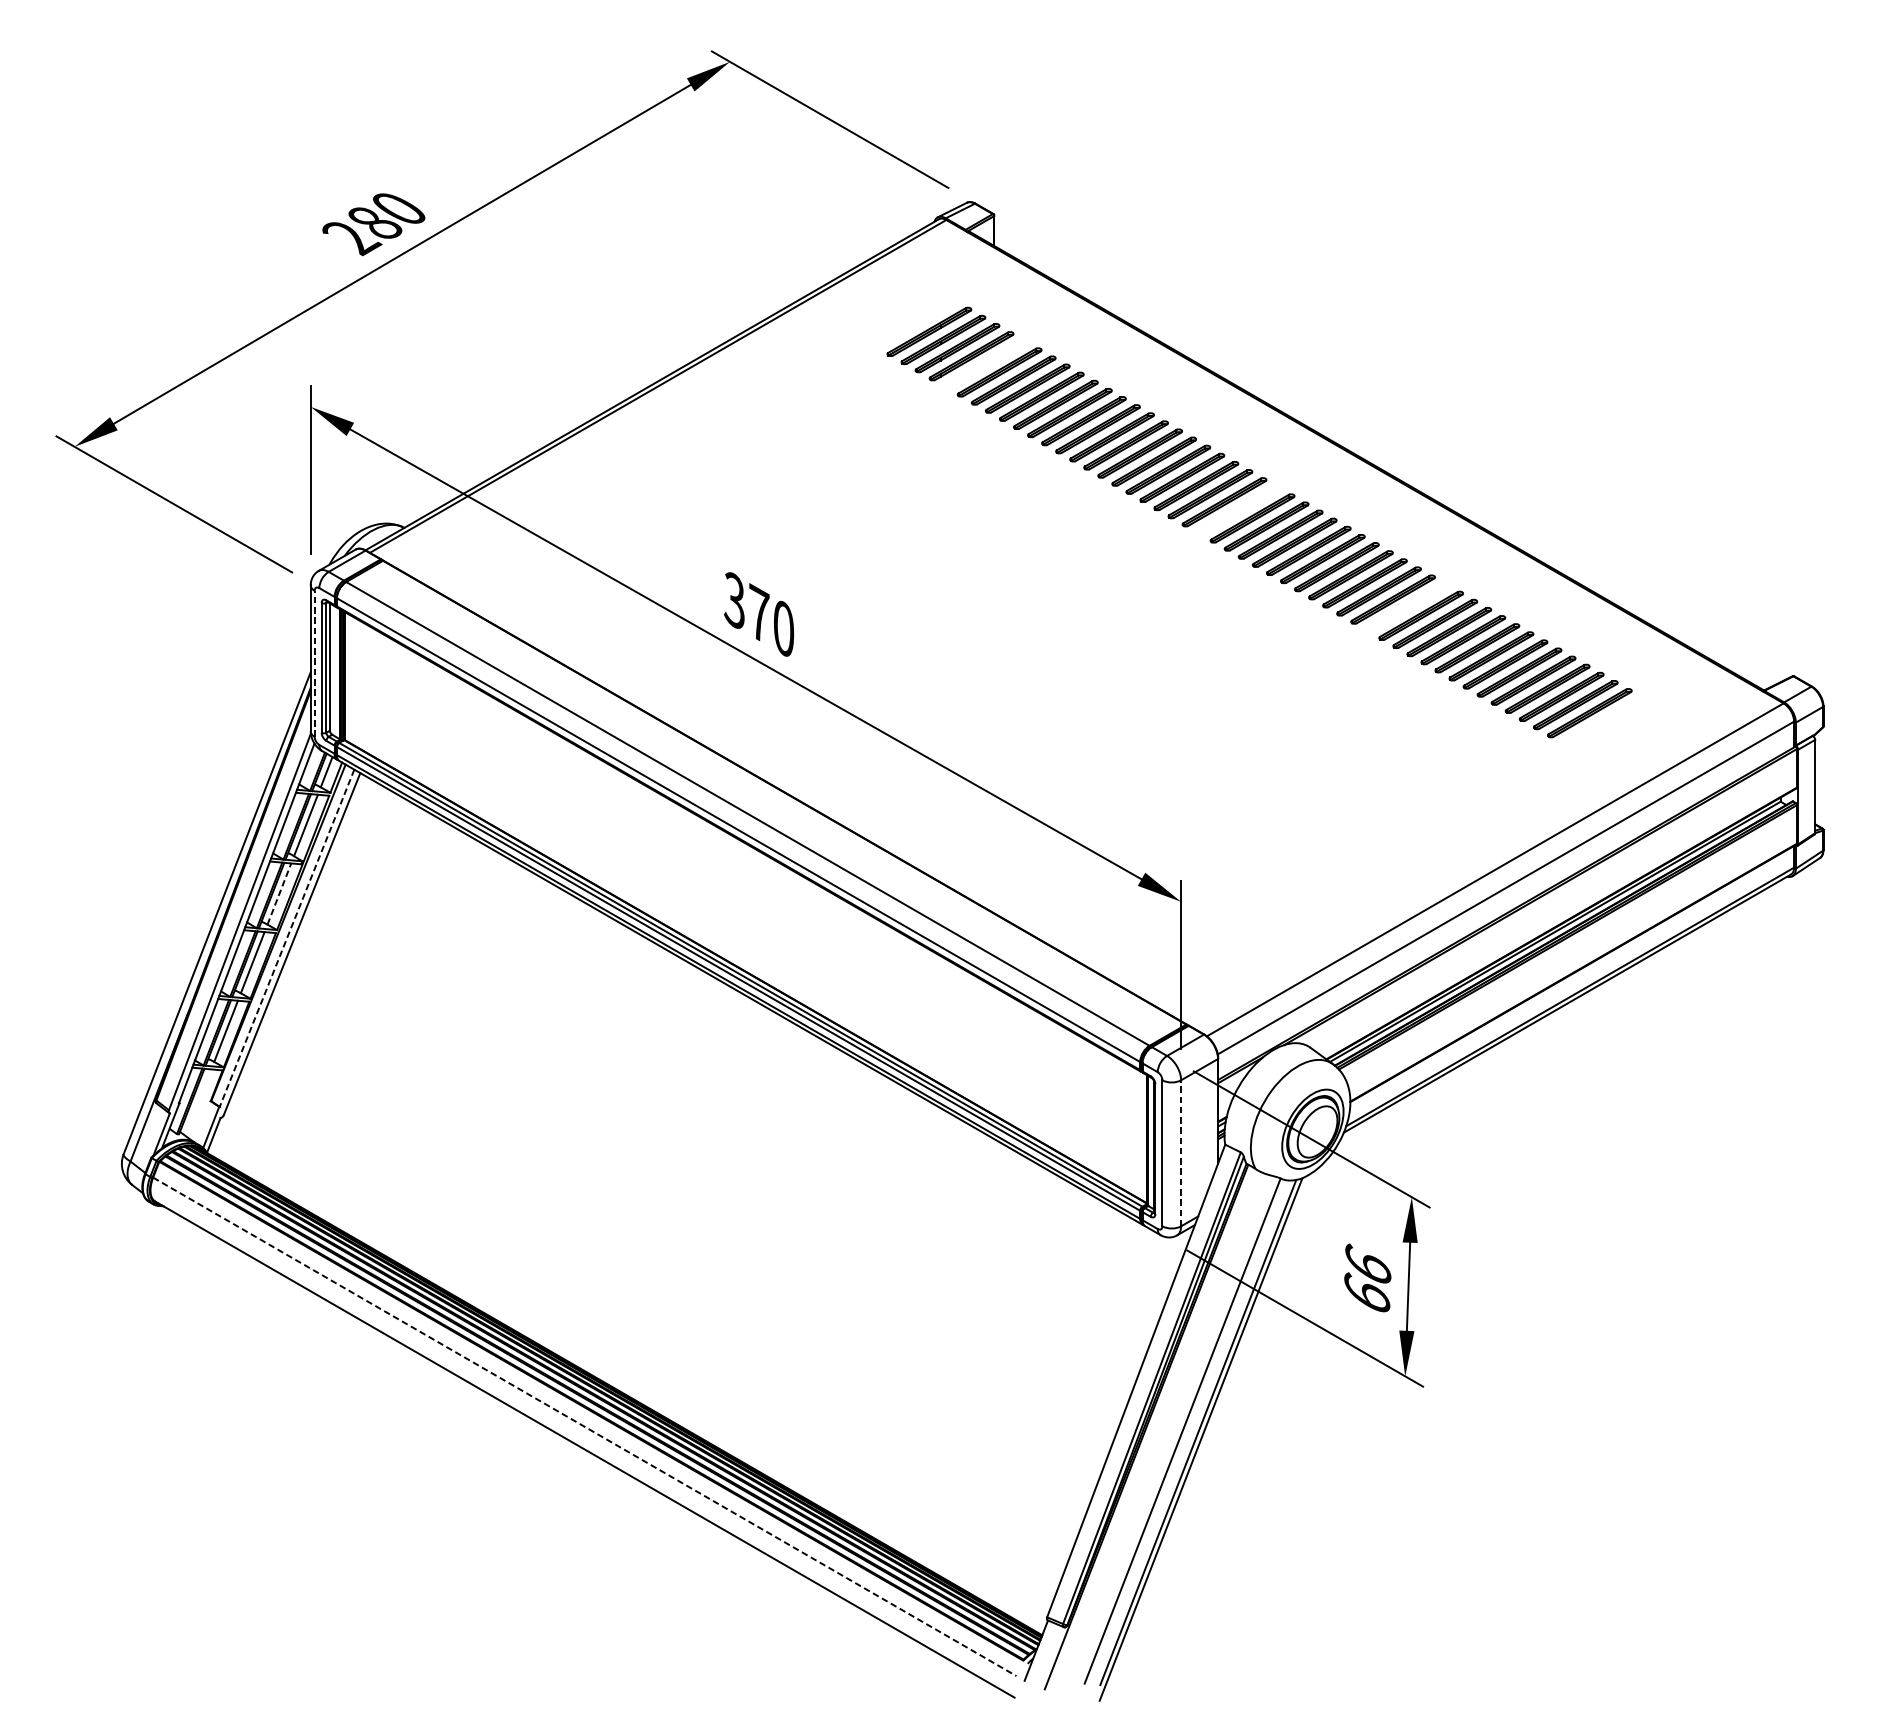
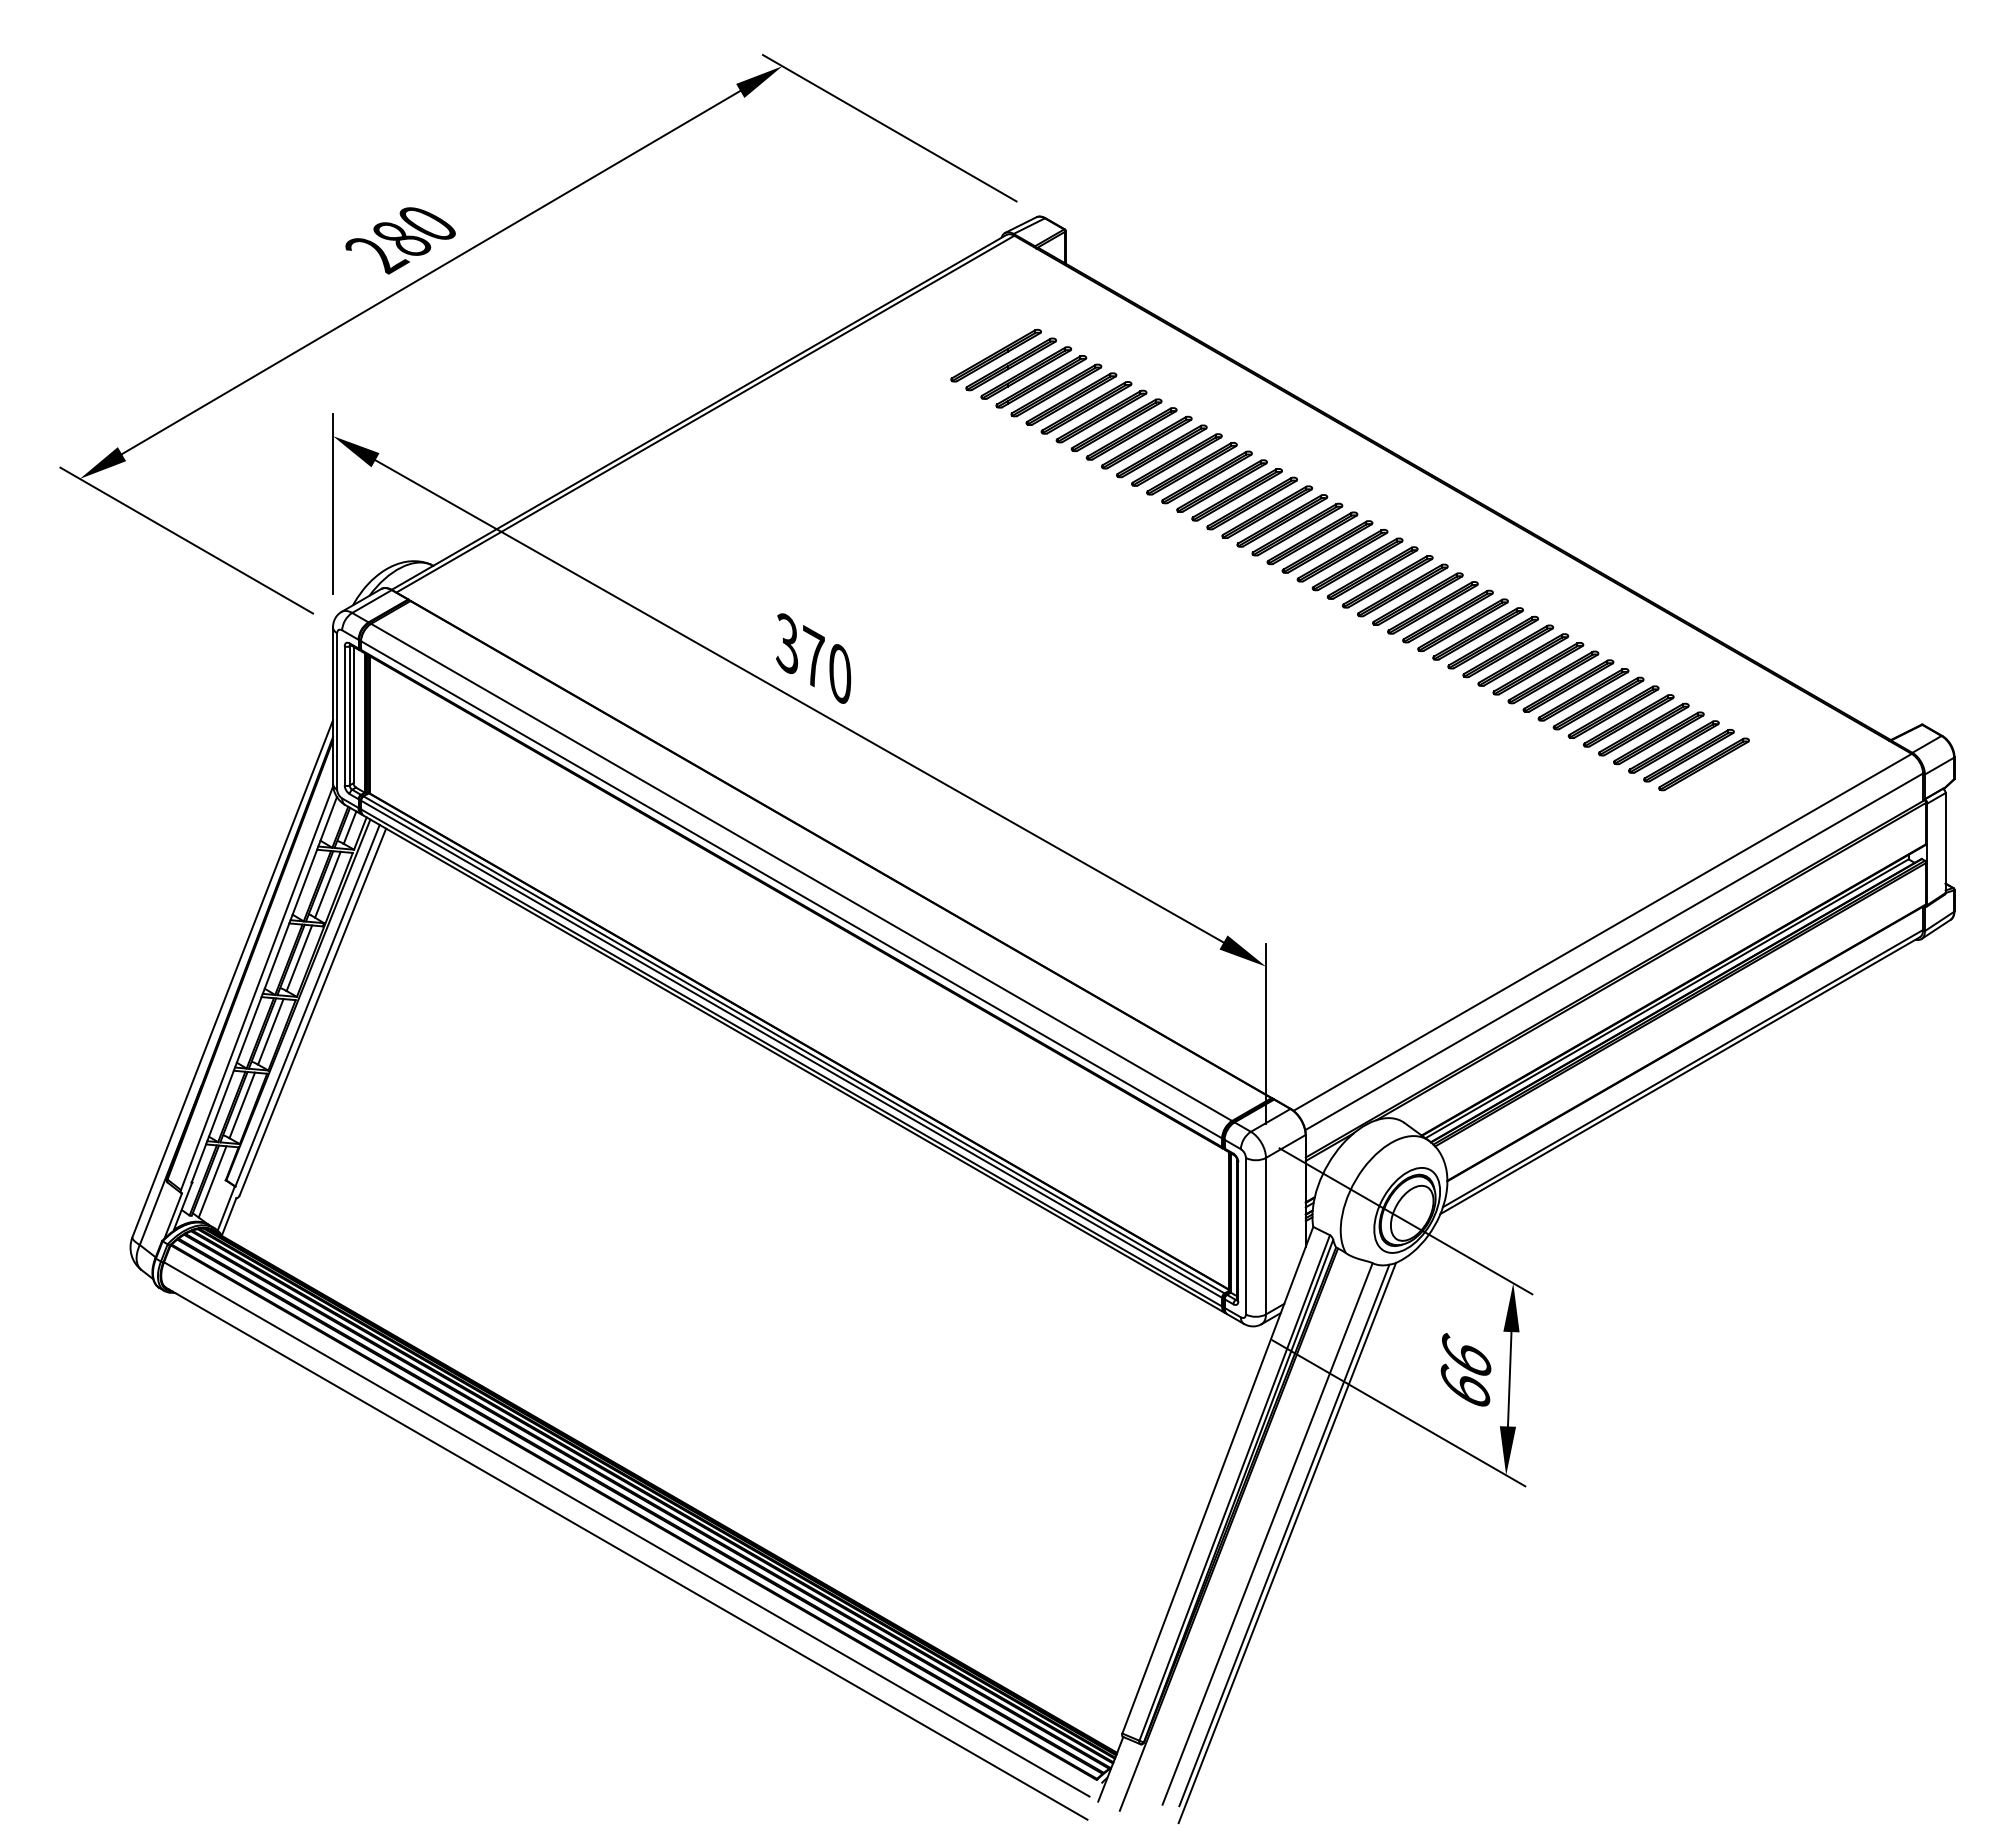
part: (985, 364) -> (1056, 390), added
part: (1238, 509) -> (1327, 546), added
part: (1407, 607) -> (1508, 651), added
line: (314, 663) -> (337, 711), dashed -> solid
line: (279, 893) -> (299, 957), dashed -> solid
line: (286, 938) -> (307, 1005), dashed -> solid
line: (198, 1102) -> (212, 1181), added
line: (1181, 1152) -> (1266, 1235), dashed -> solid
line: (585, 1426) -> (627, 1529), dashed -> solid

